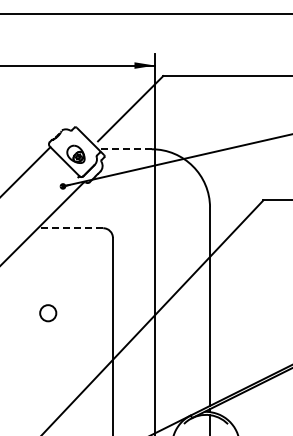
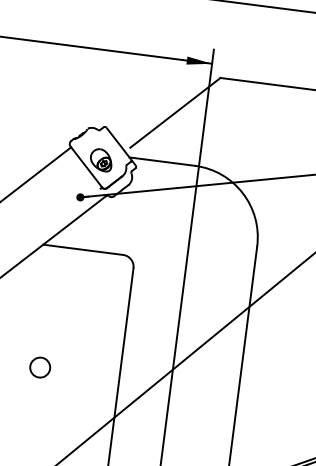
line: (125, 149) -> (162, 161), dashed -> solid
line: (70, 228) -> (82, 250), dashed -> solid
circle: (48, 313) -> (40, 367), moved

